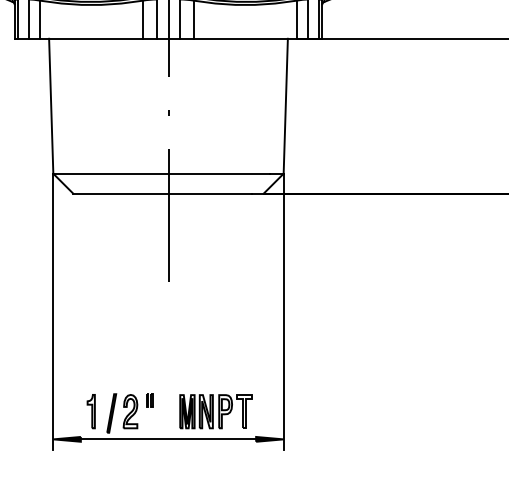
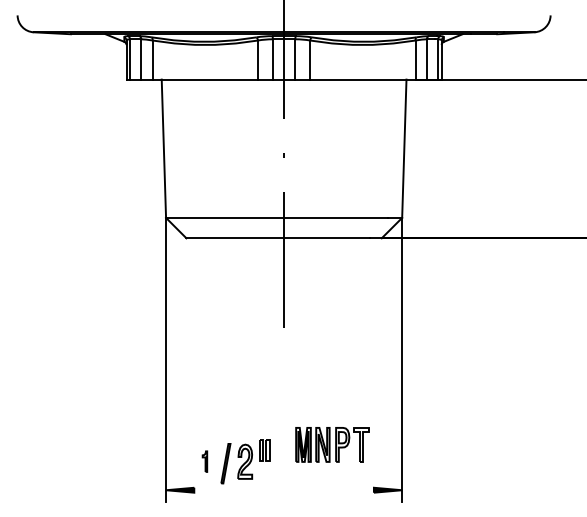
part: (149, 400) -> (264, 450), size x1.6
part: (90, 411) -> (204, 461), size x0.6
part: (215, 411) -> (332, 444), moved
line: (167, 439) -> (283, 490), removed

